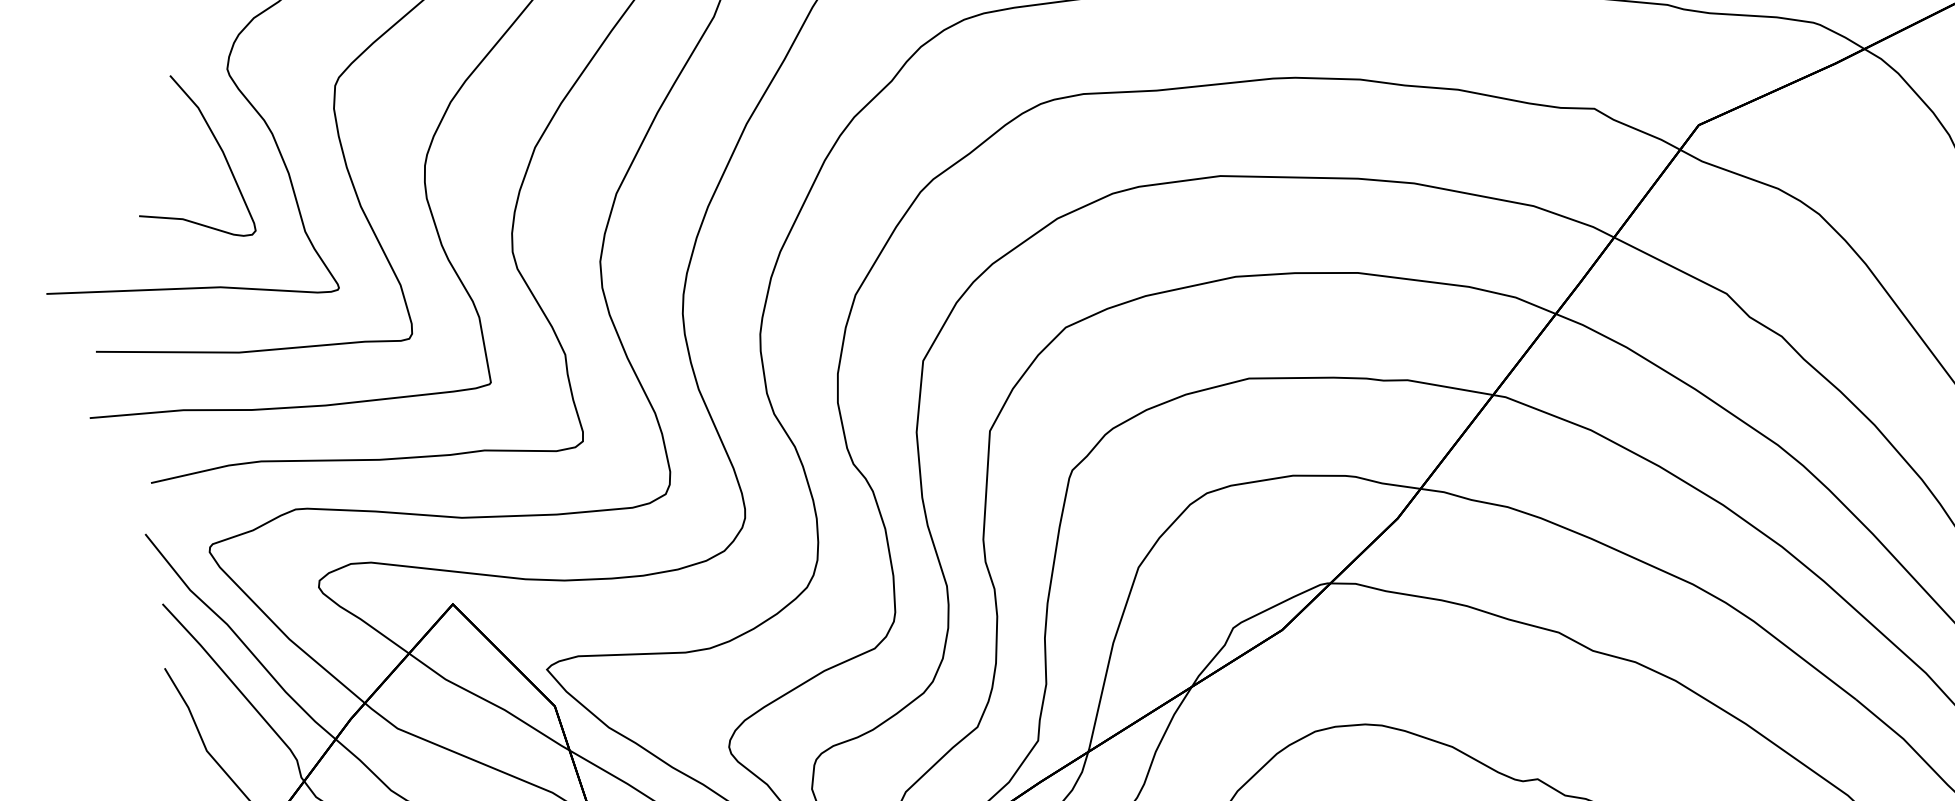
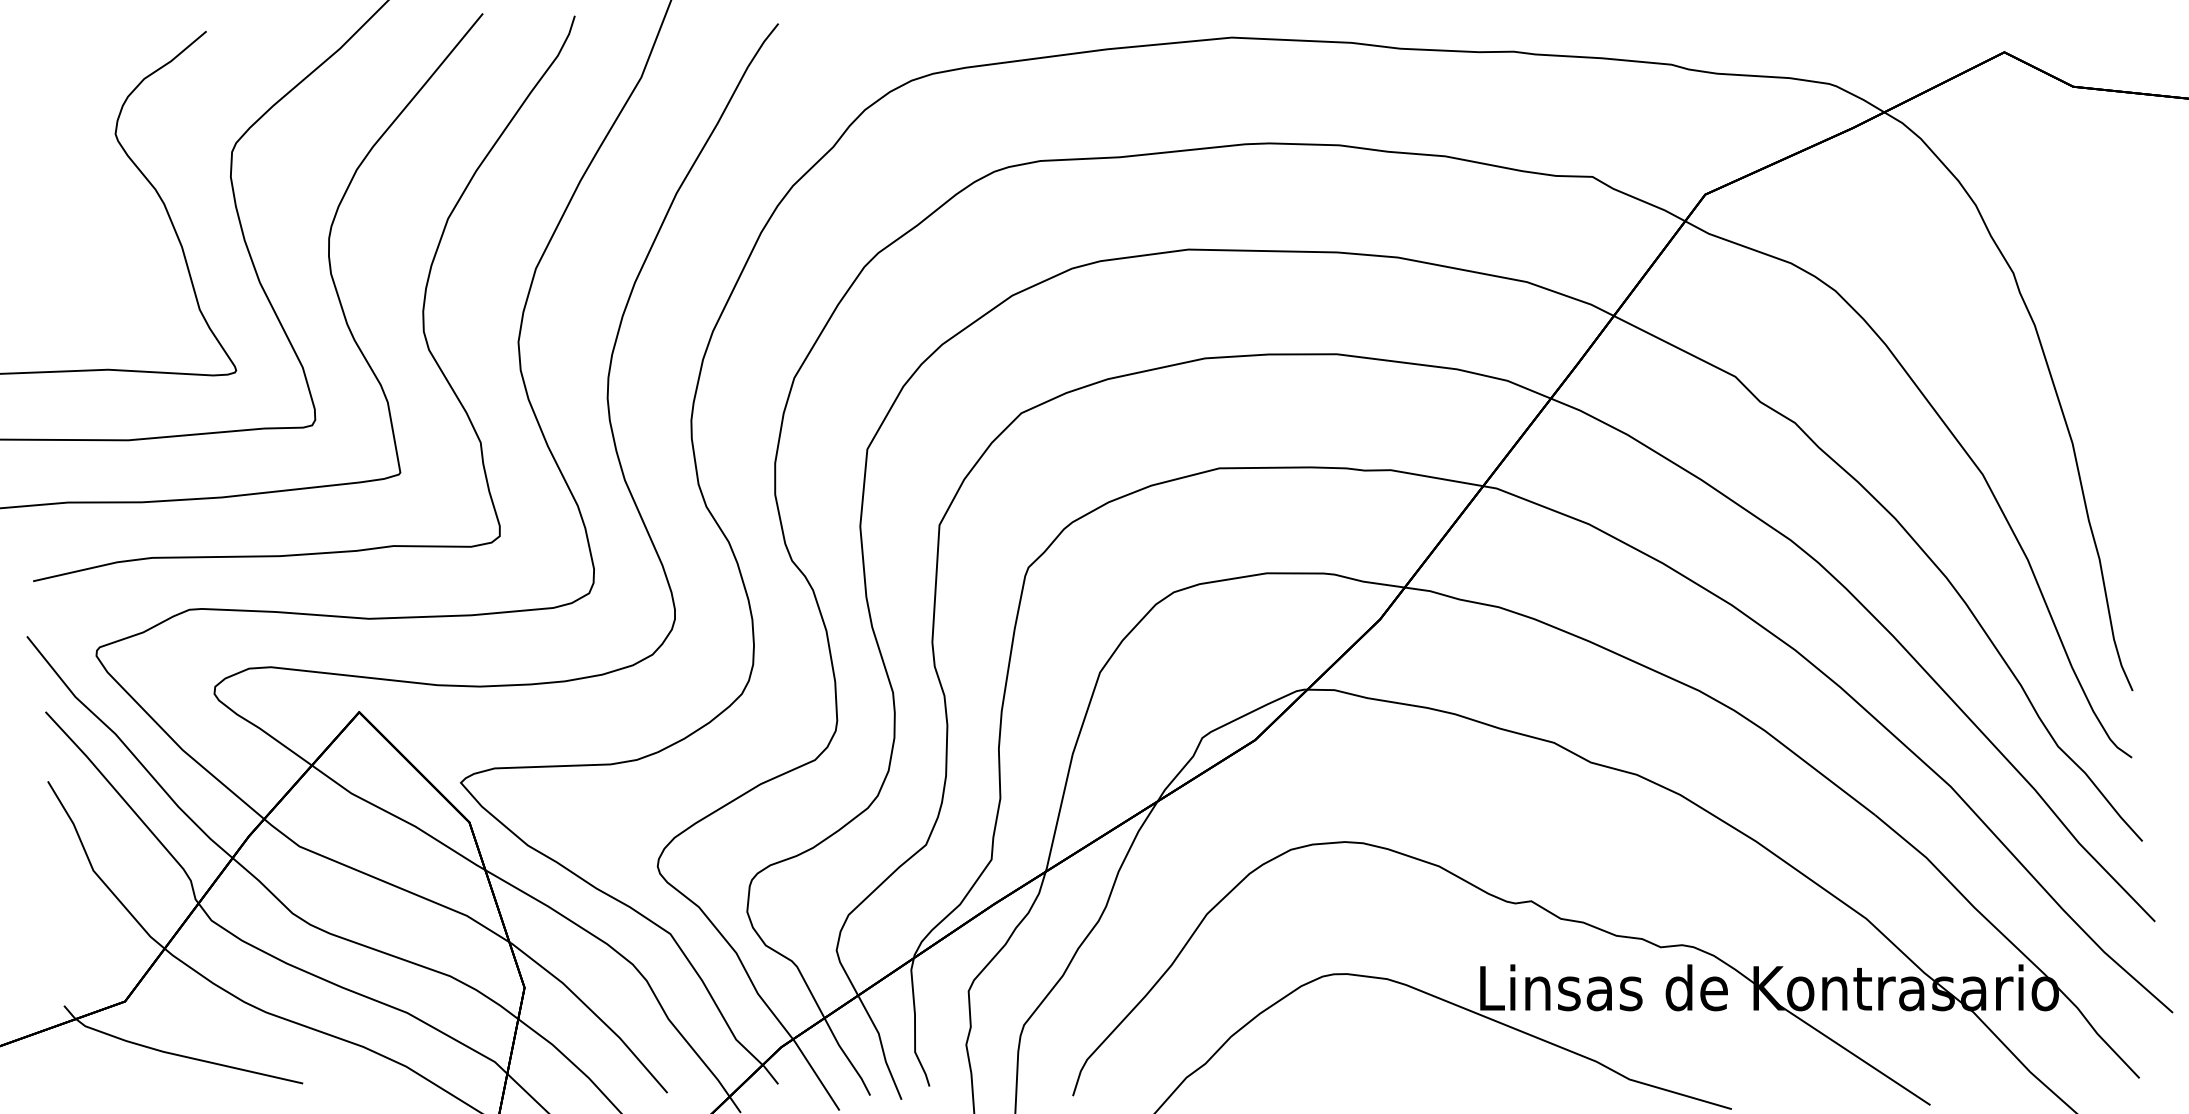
curve: (218, 145) -> (105, 216), removed

